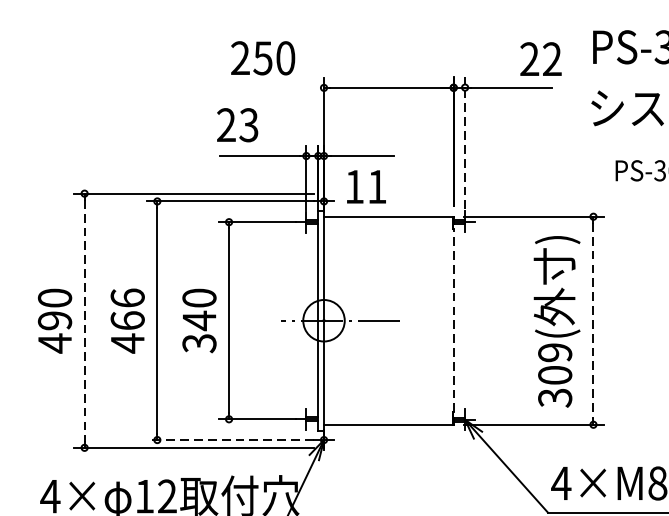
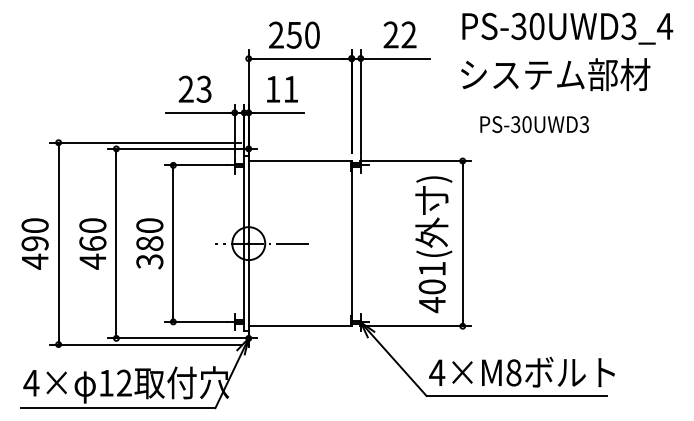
text: (263, 57) -> (294, 34), moved
text: (540, 58) -> (399, 34), moved
text: (236, 124) -> (194, 88), moved
line: (464, 143) -> (360, 102), dashed -> solid
text: (366, 187) -> (282, 89), moved
text: (127, 297) -> (92, 225), 466 -> 460
line: (84, 320) -> (58, 243), dashed -> solid
text: (199, 320) -> (149, 243), 340 -> 380
line: (453, 320) -> (351, 243), dashed -> solid
line: (593, 320) -> (462, 243), dashed -> solid
text: (554, 375) -> (431, 287), 309( -> 401(
line: (229, 440) -> (173, 338), dashed -> solid

